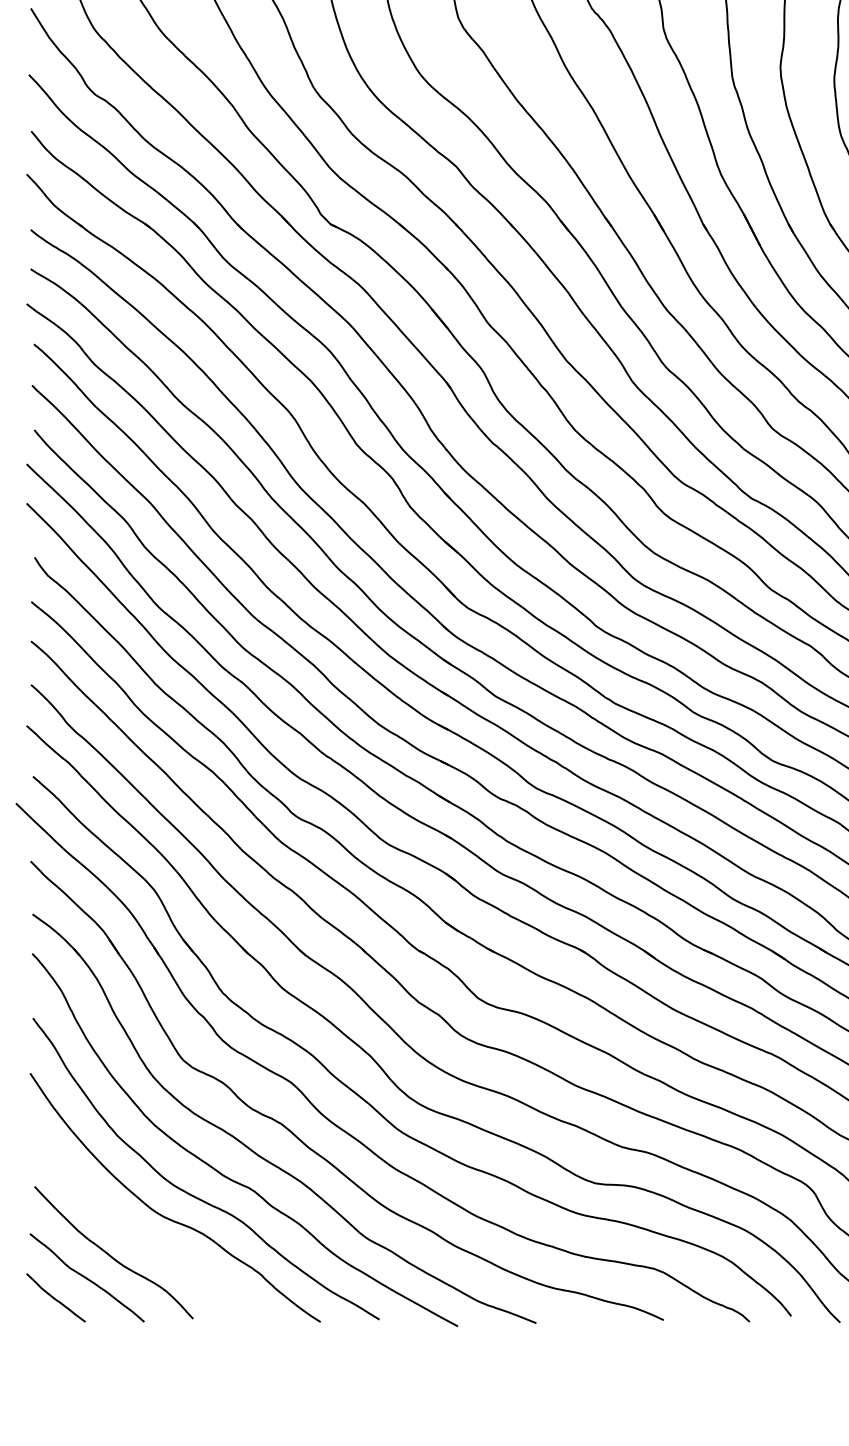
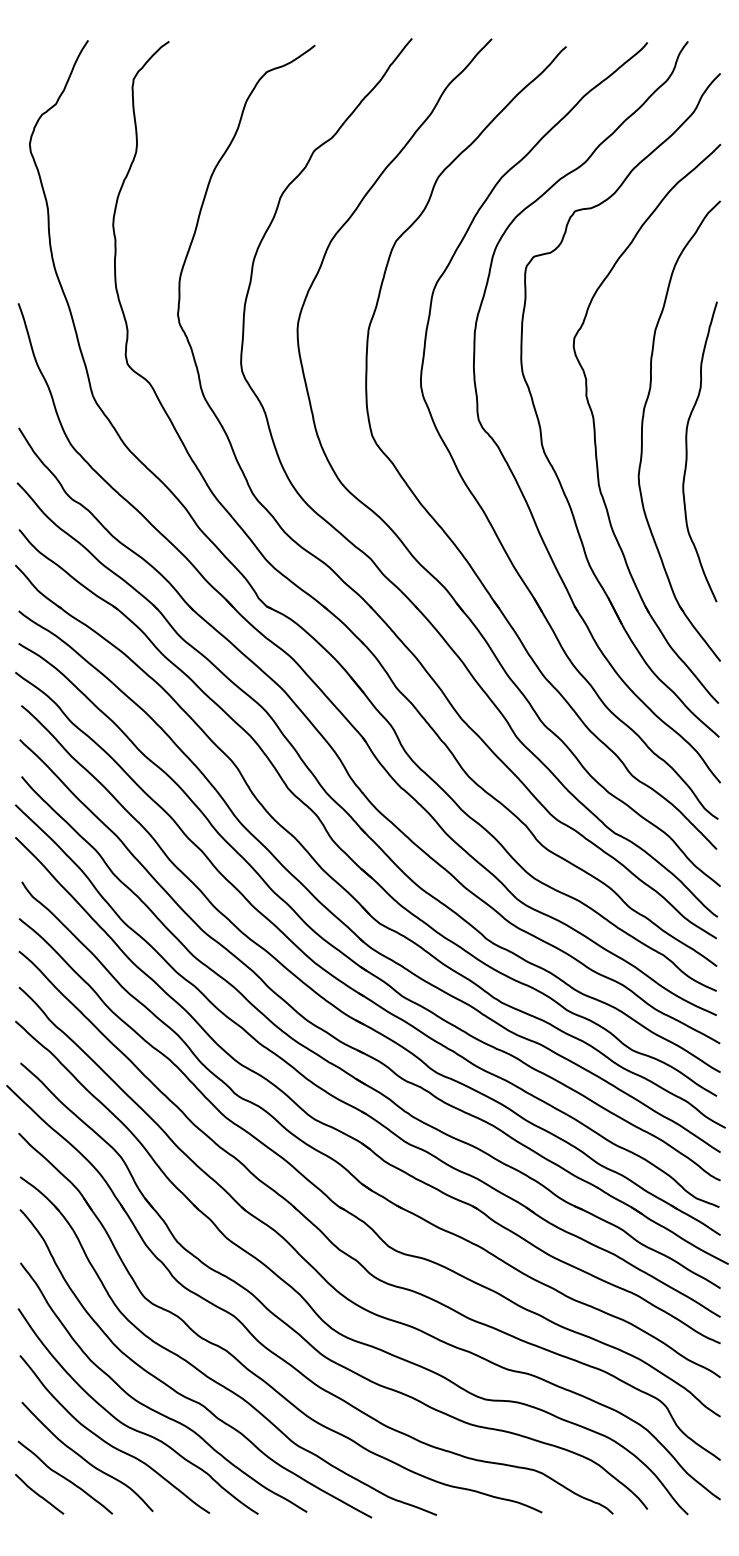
curve: (139, 1235) -> (108, 1442), added

